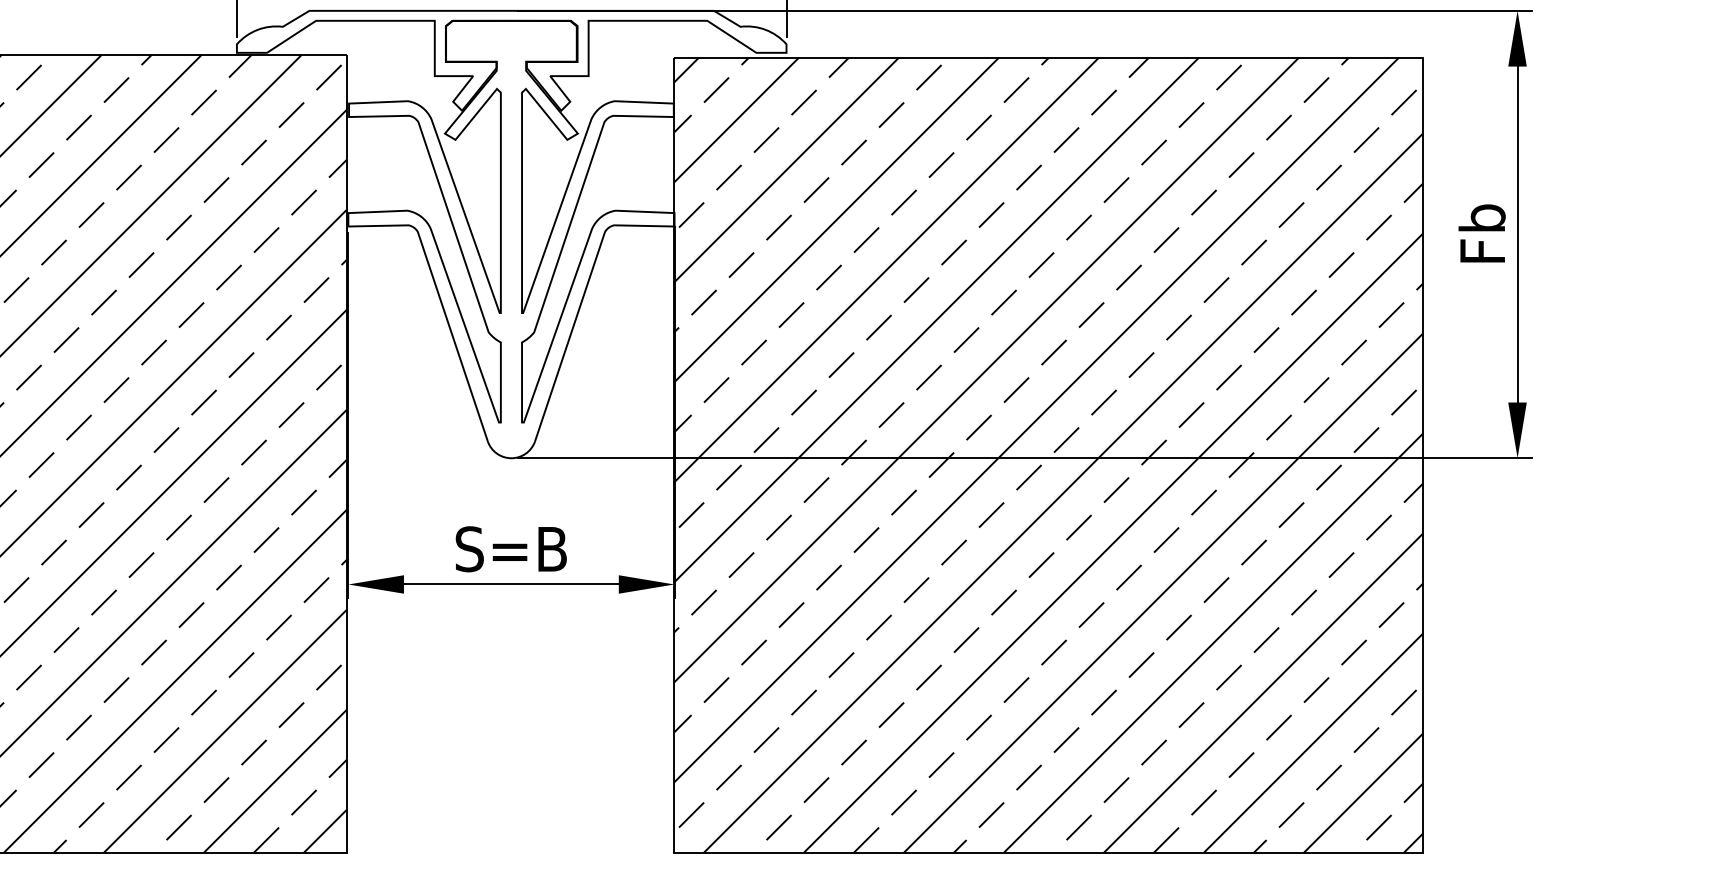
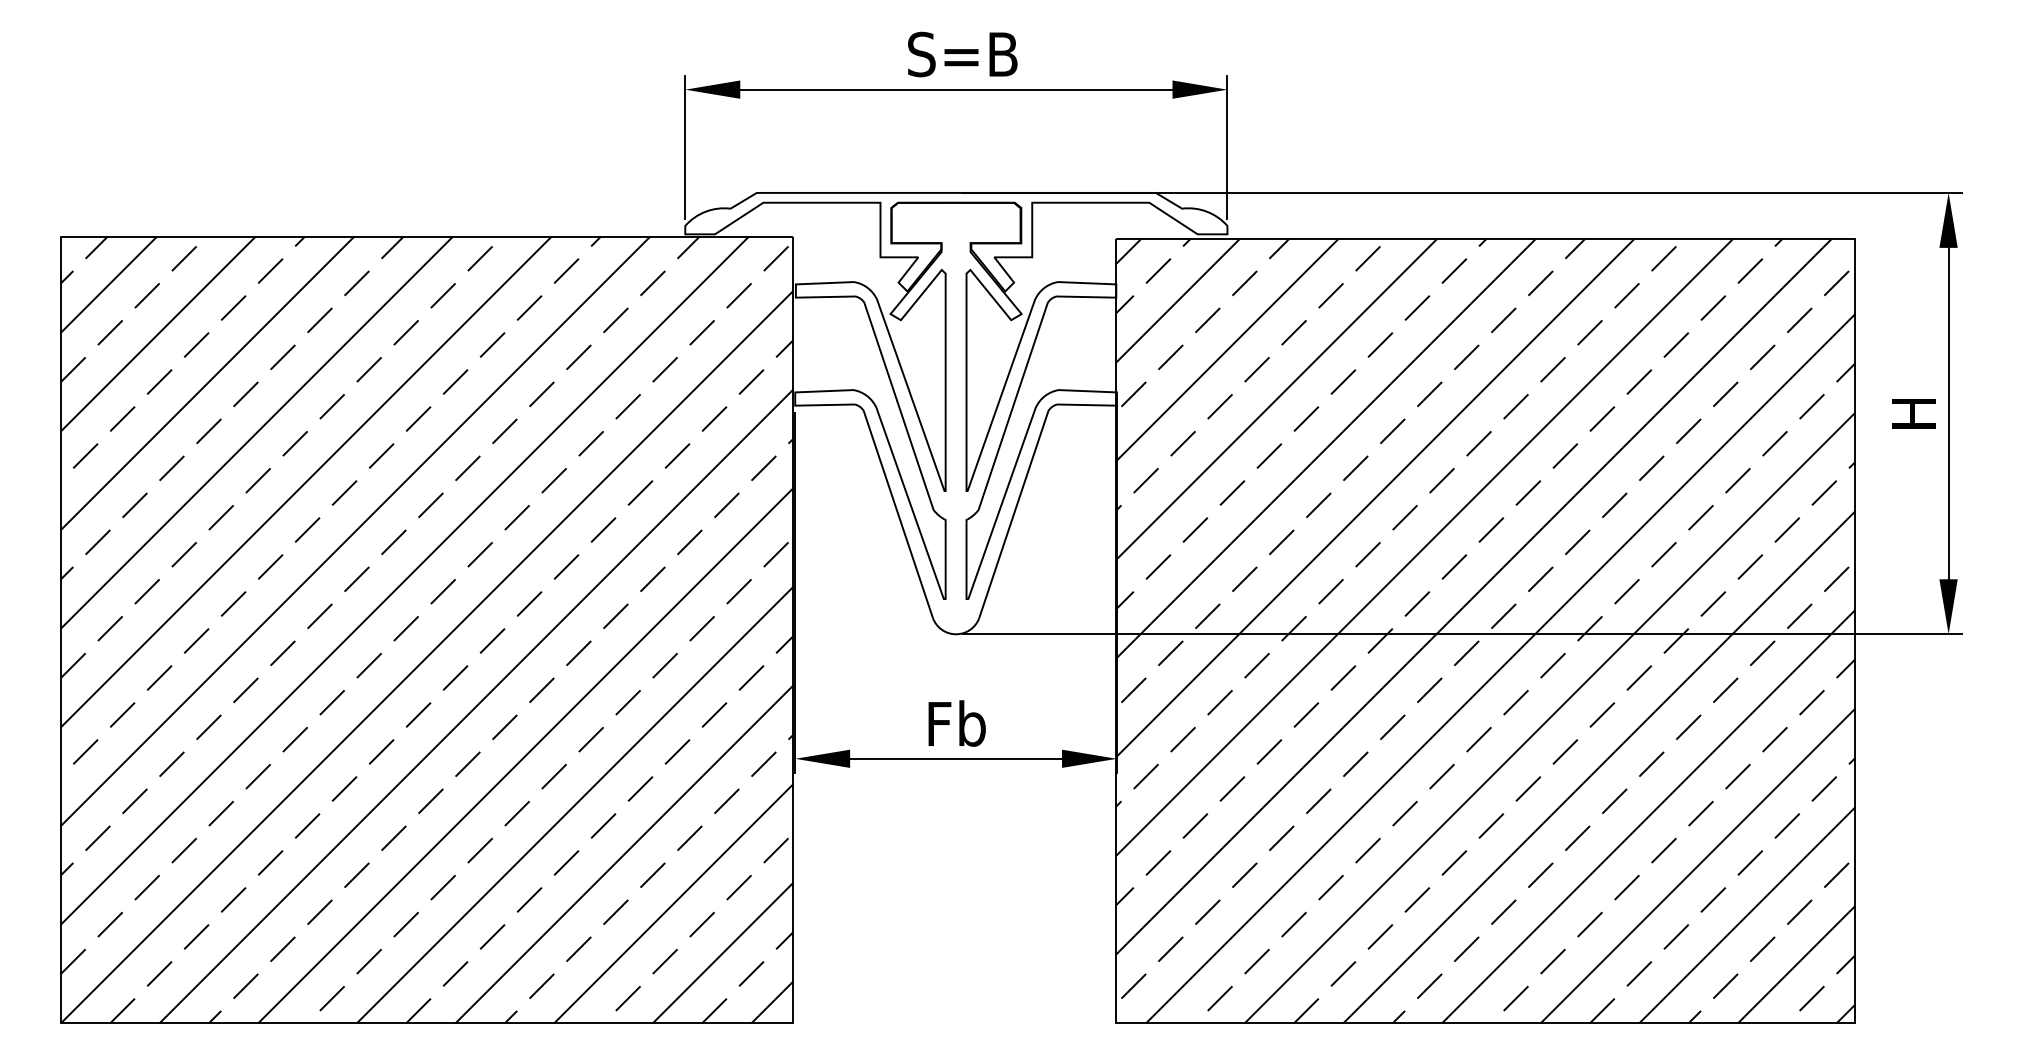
text: (1481, 233) -> (1913, 412), Fb -> H
text: (510, 548) -> (955, 723), S=B -> Fb

